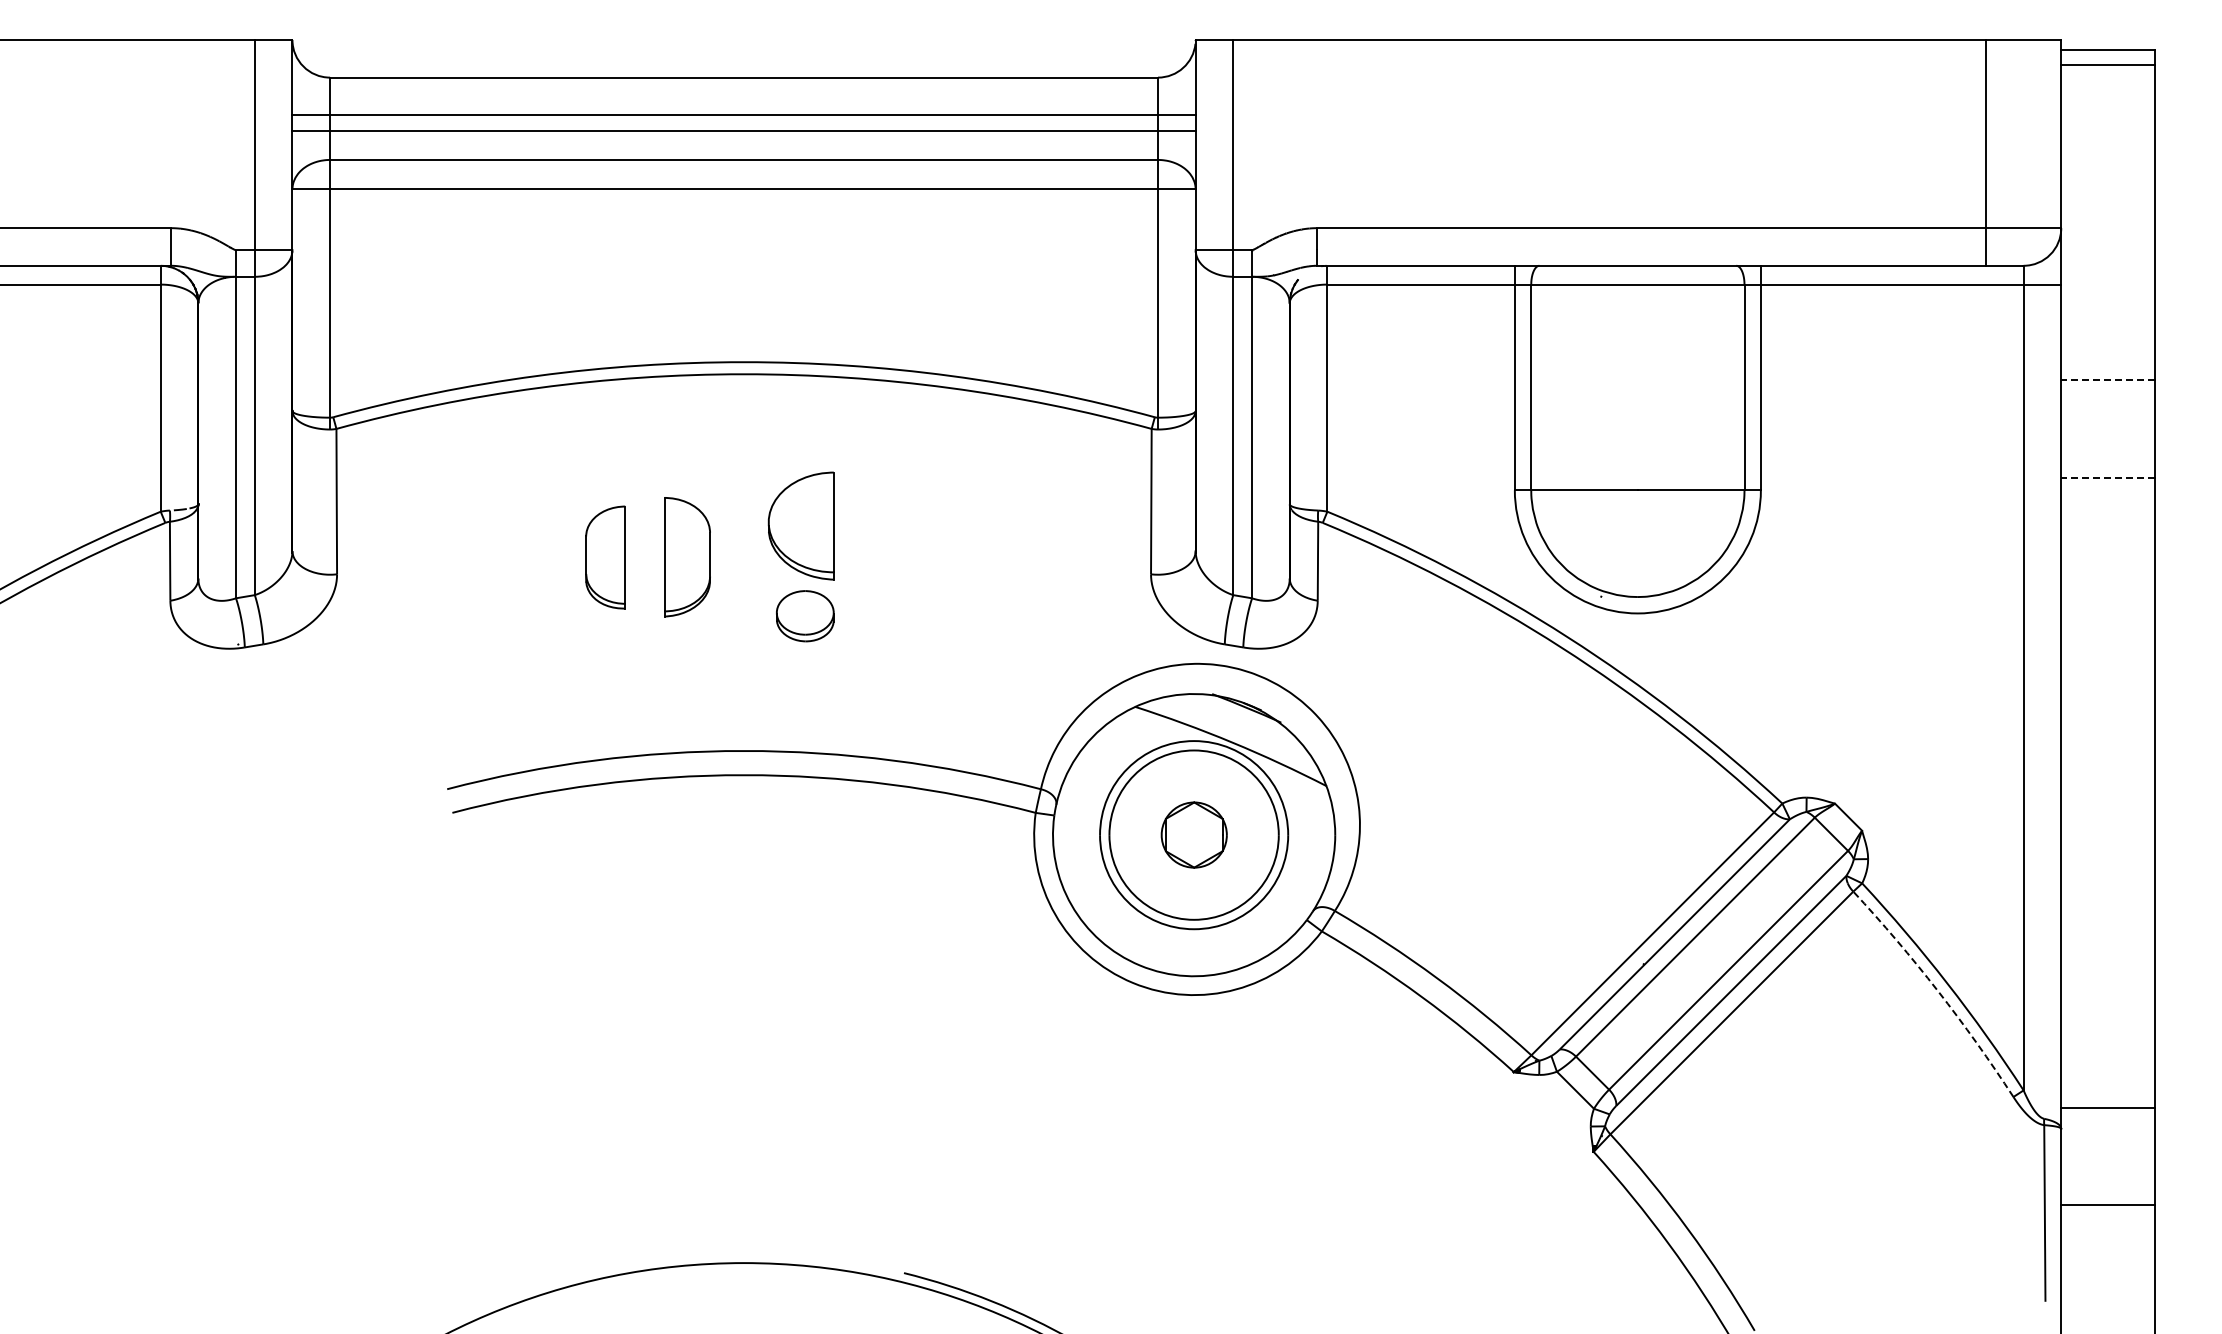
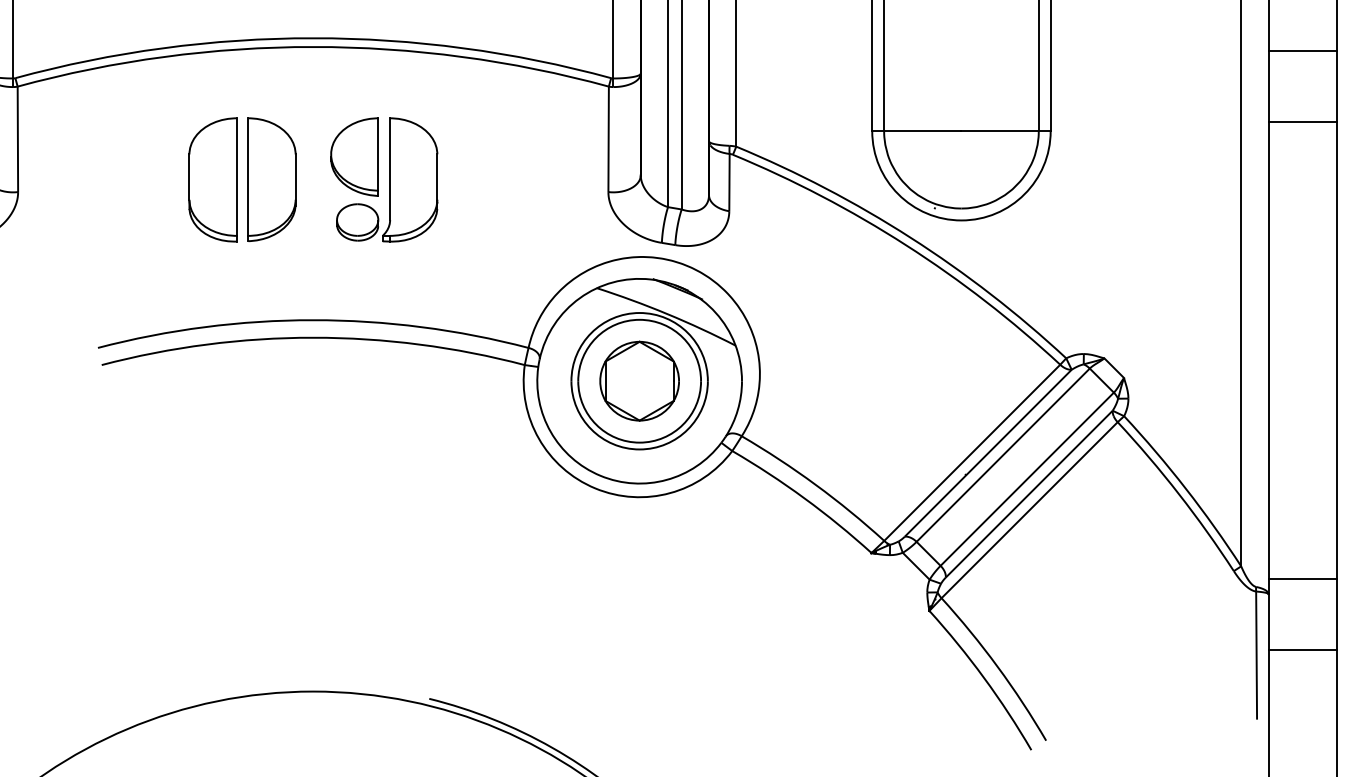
line: (2107, 379) -> (1302, 50), dashed -> solid
line: (2107, 477) -> (1302, 121), dashed -> solid
part: (687, 556) -> (272, 179), size x1.43
part: (605, 557) -> (212, 179), size x1.67
part: (877, 557) -> (410, 179), added
part: (1194, 834) -> (639, 380), size x1.67
arc: (1937, 990) -> (1178, 493), dashed -> solid

